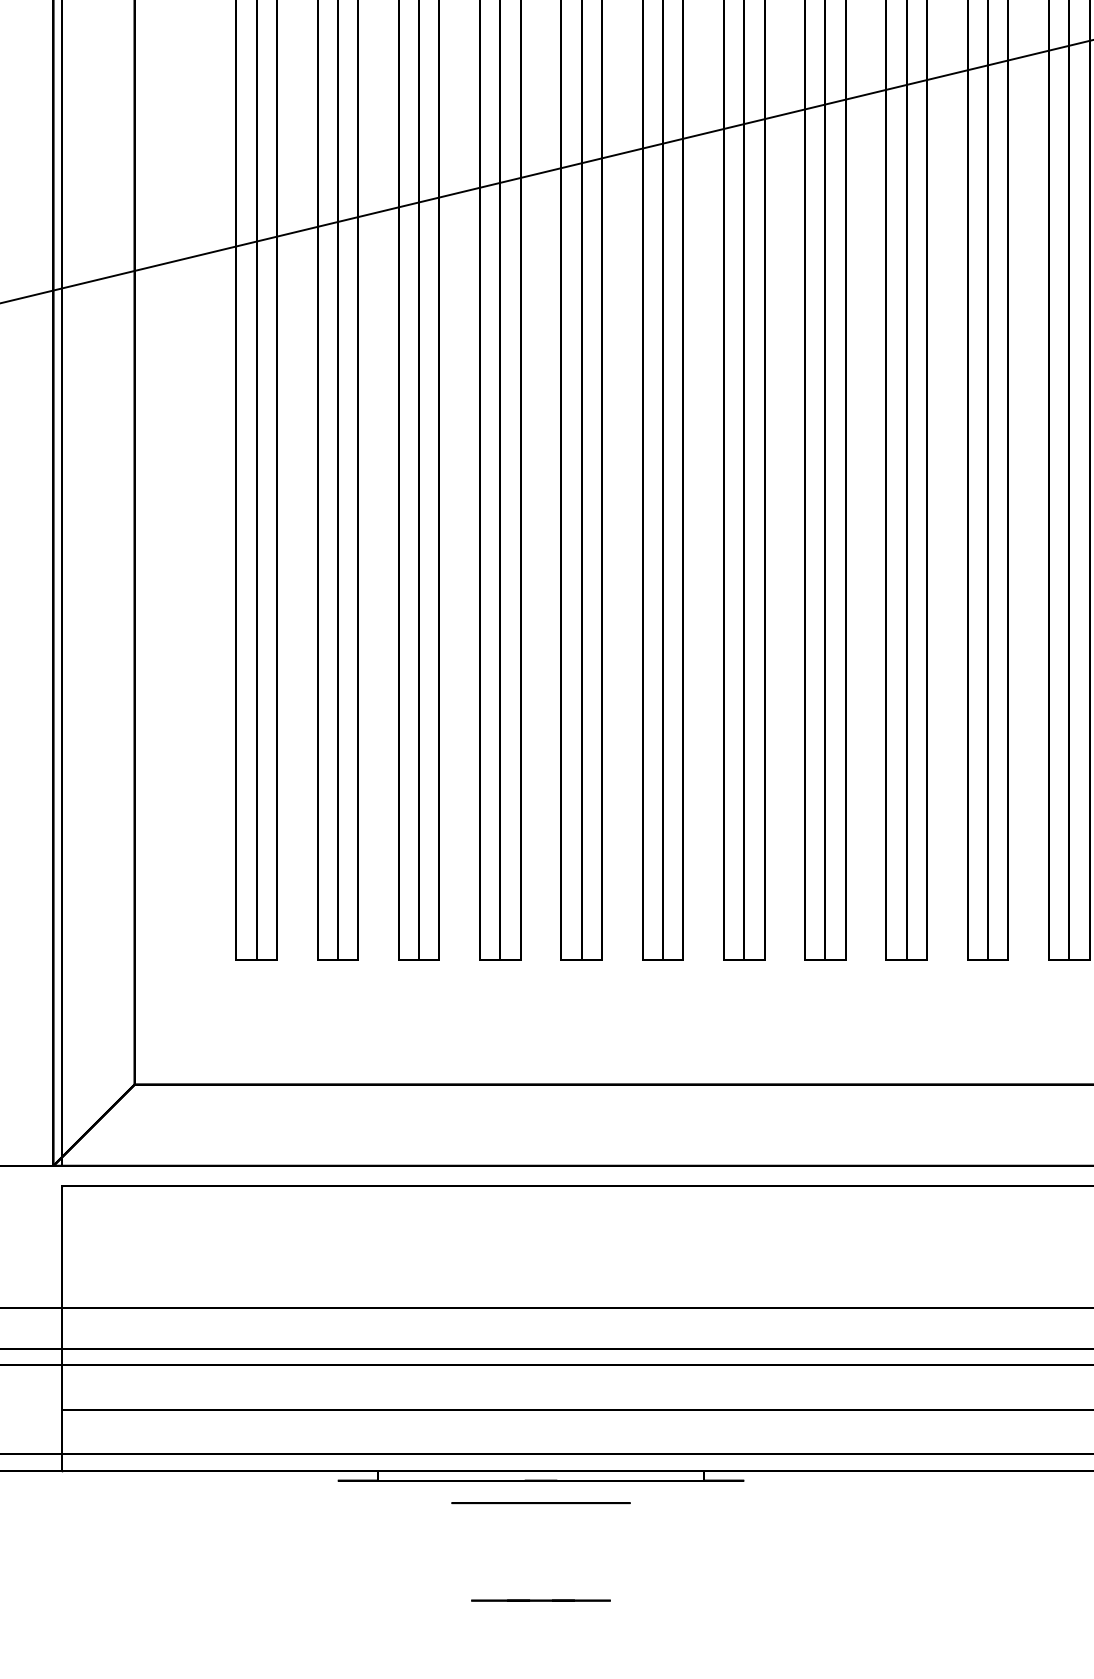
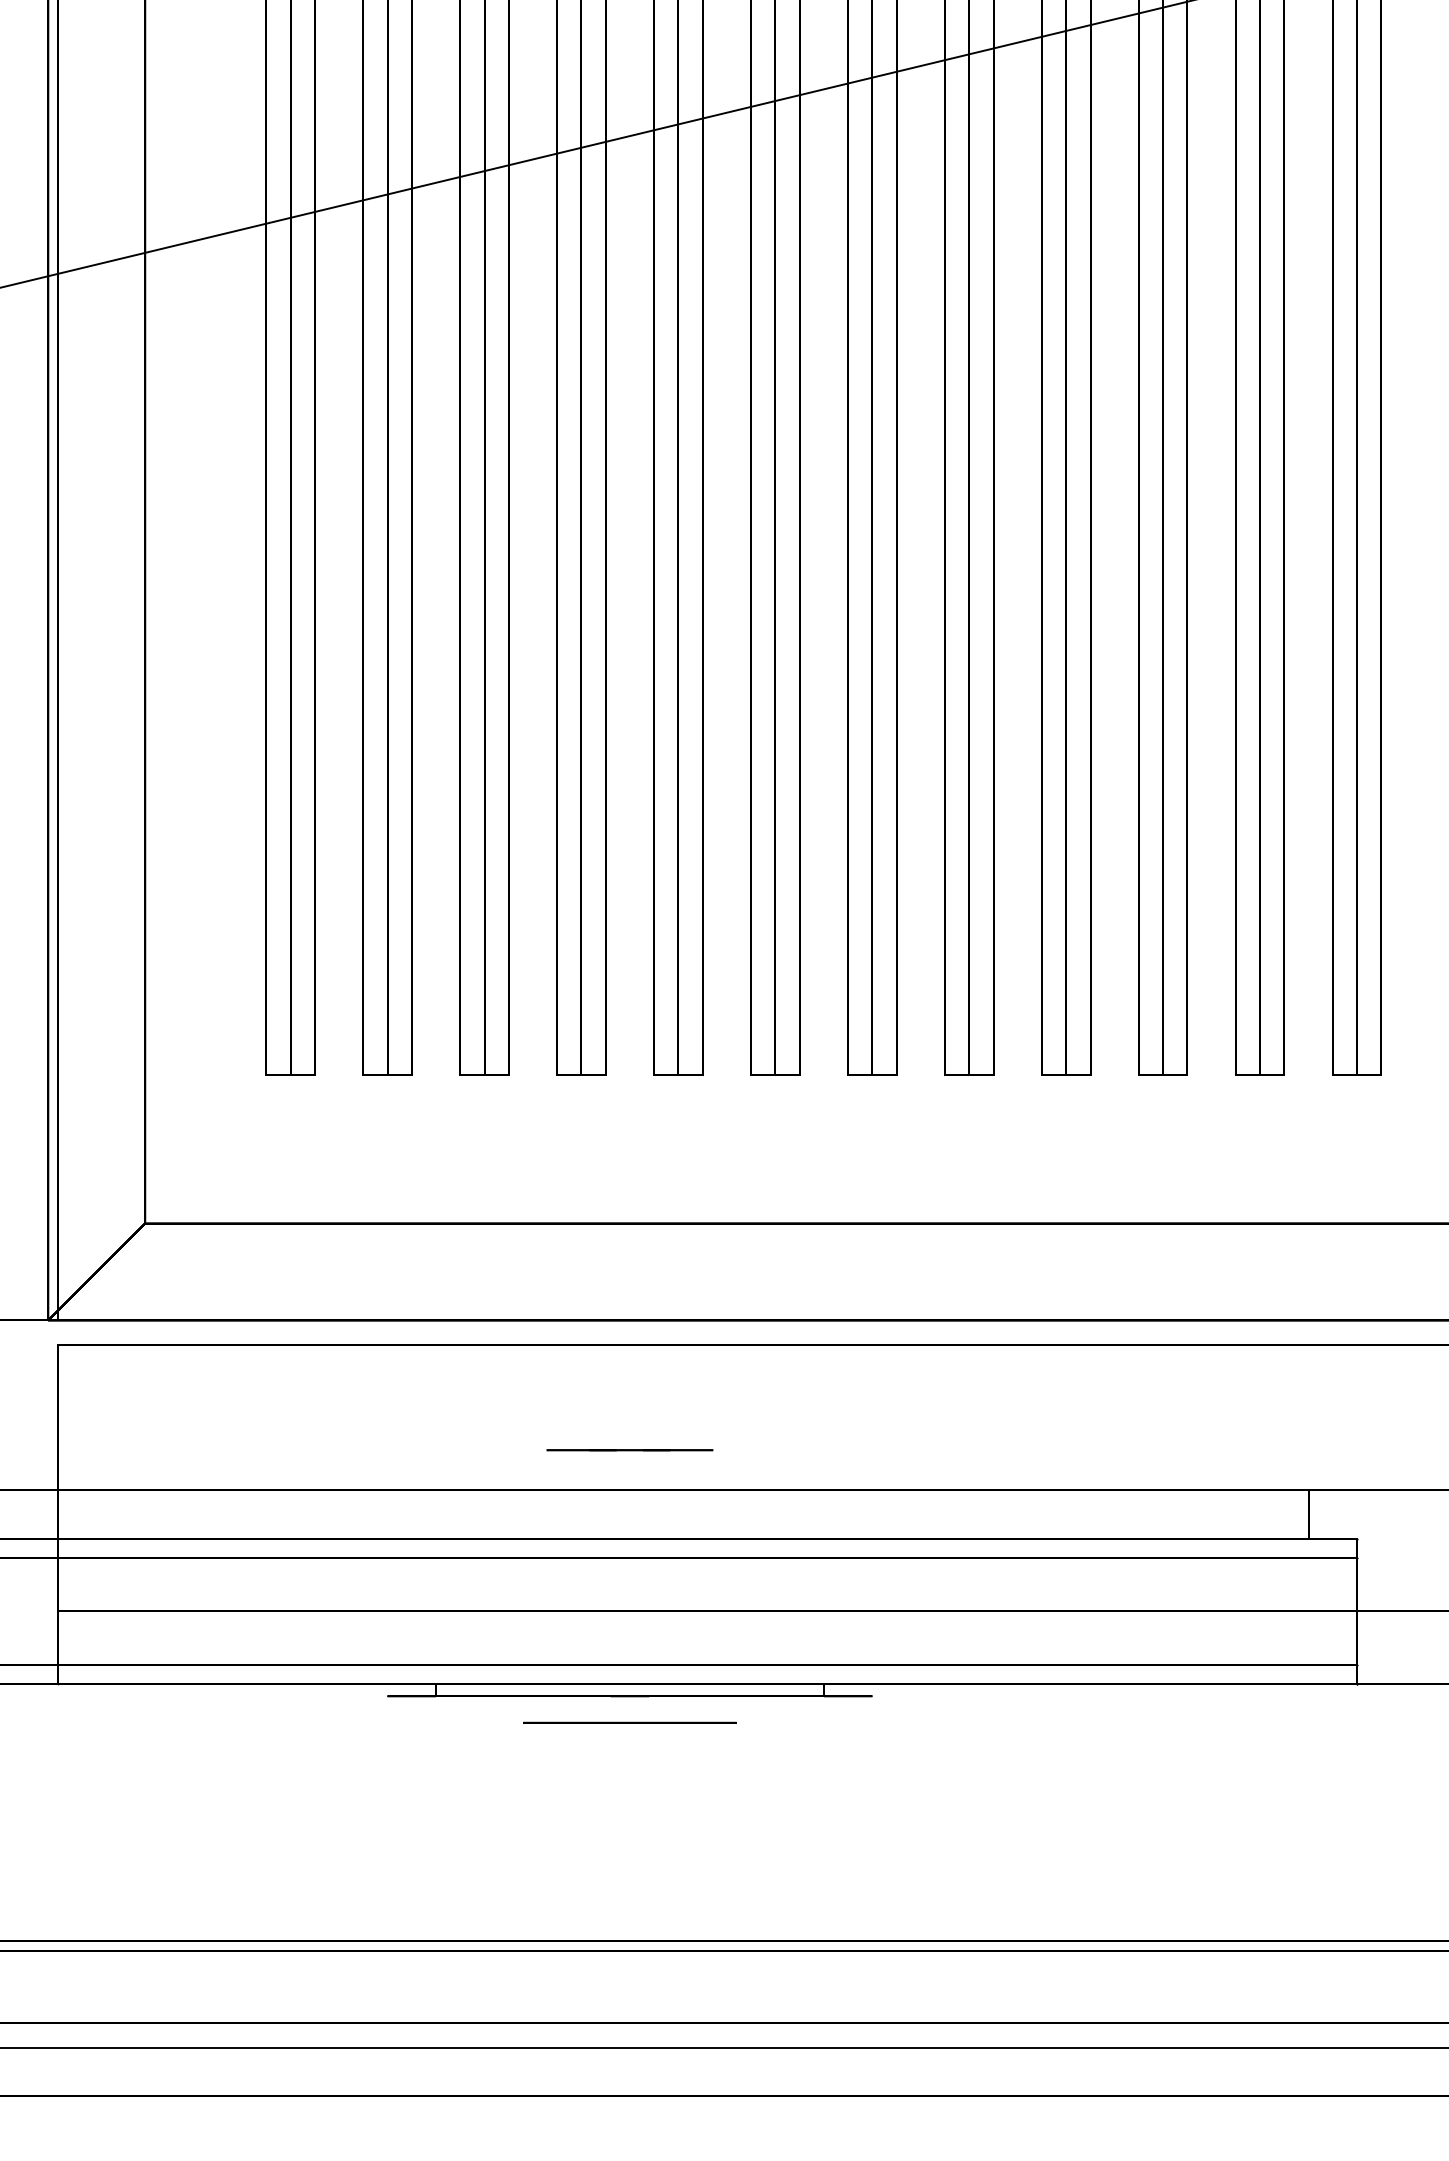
line: (540, 1600) -> (629, 1450), moved

